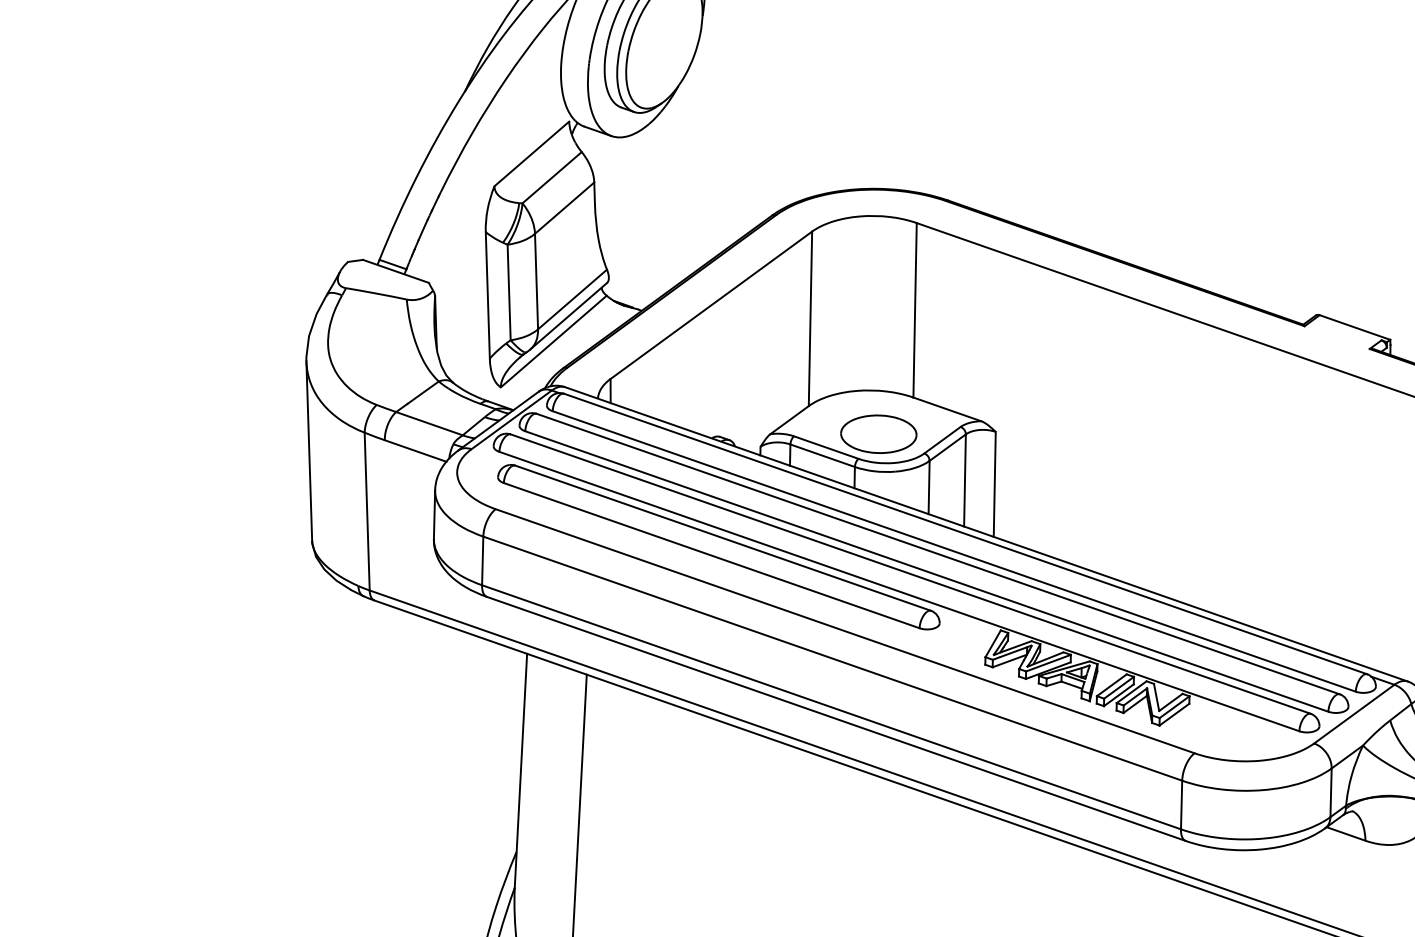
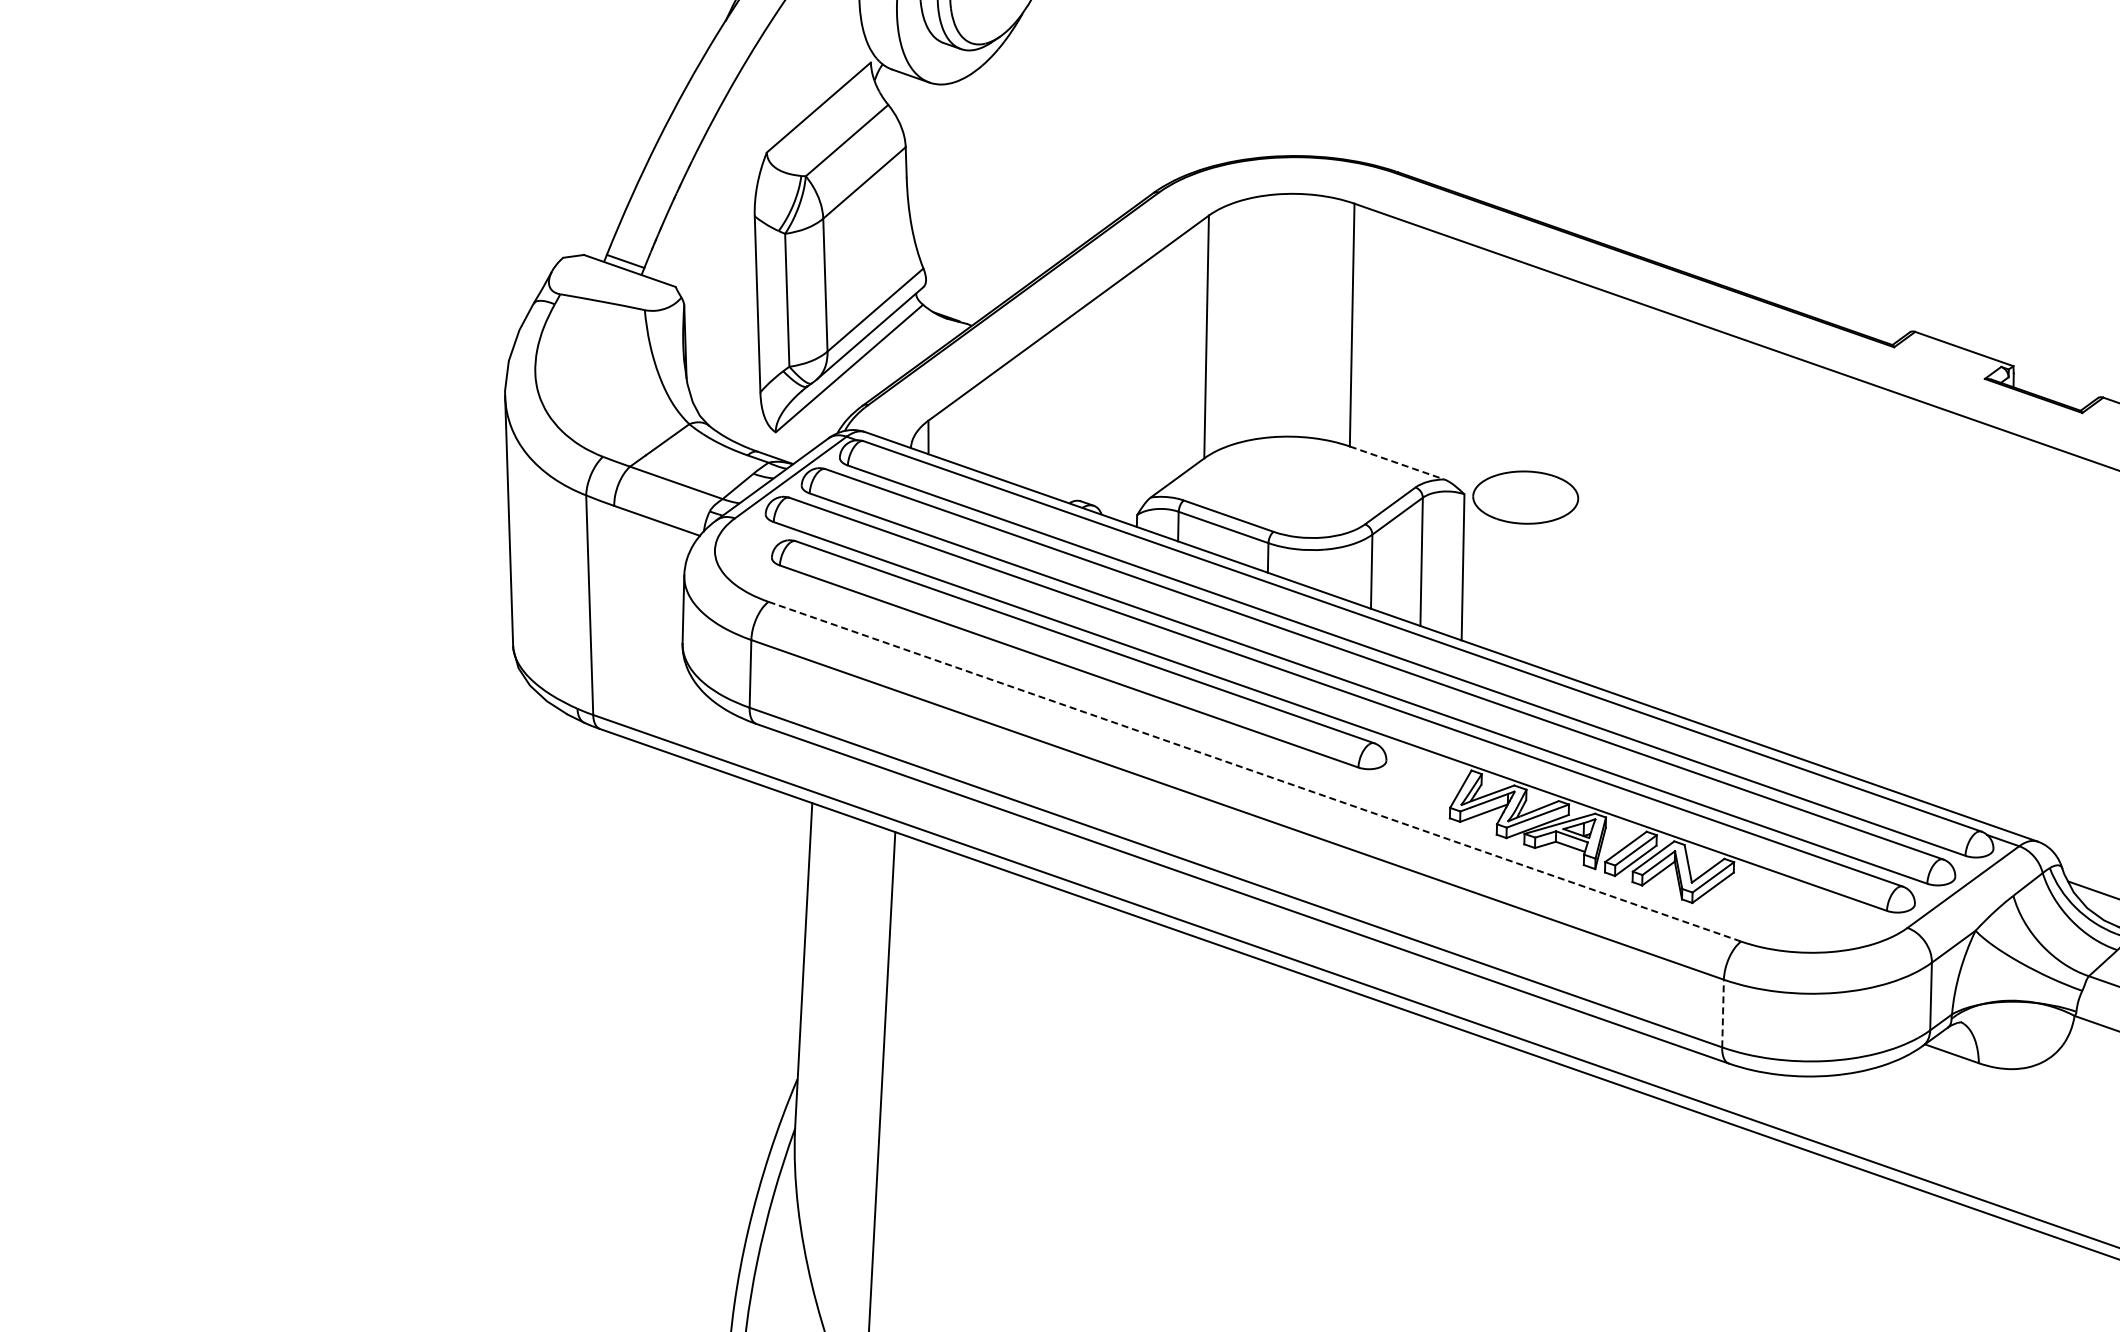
line: (946, 409) -> (1396, 462), solid -> dashed
part: (878, 434) -> (1525, 497), moved
line: (845, 631) -> (1255, 771), solid -> dashed
line: (1181, 804) -> (1723, 1013), solid -> dashed

